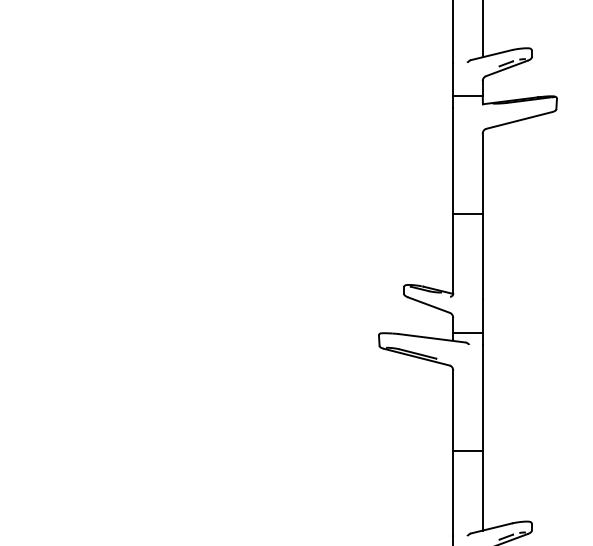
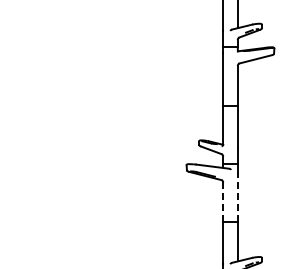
line: (482, 396) -> (237, 195), solid -> dashed
line: (453, 410) -> (223, 202), solid -> dashed

